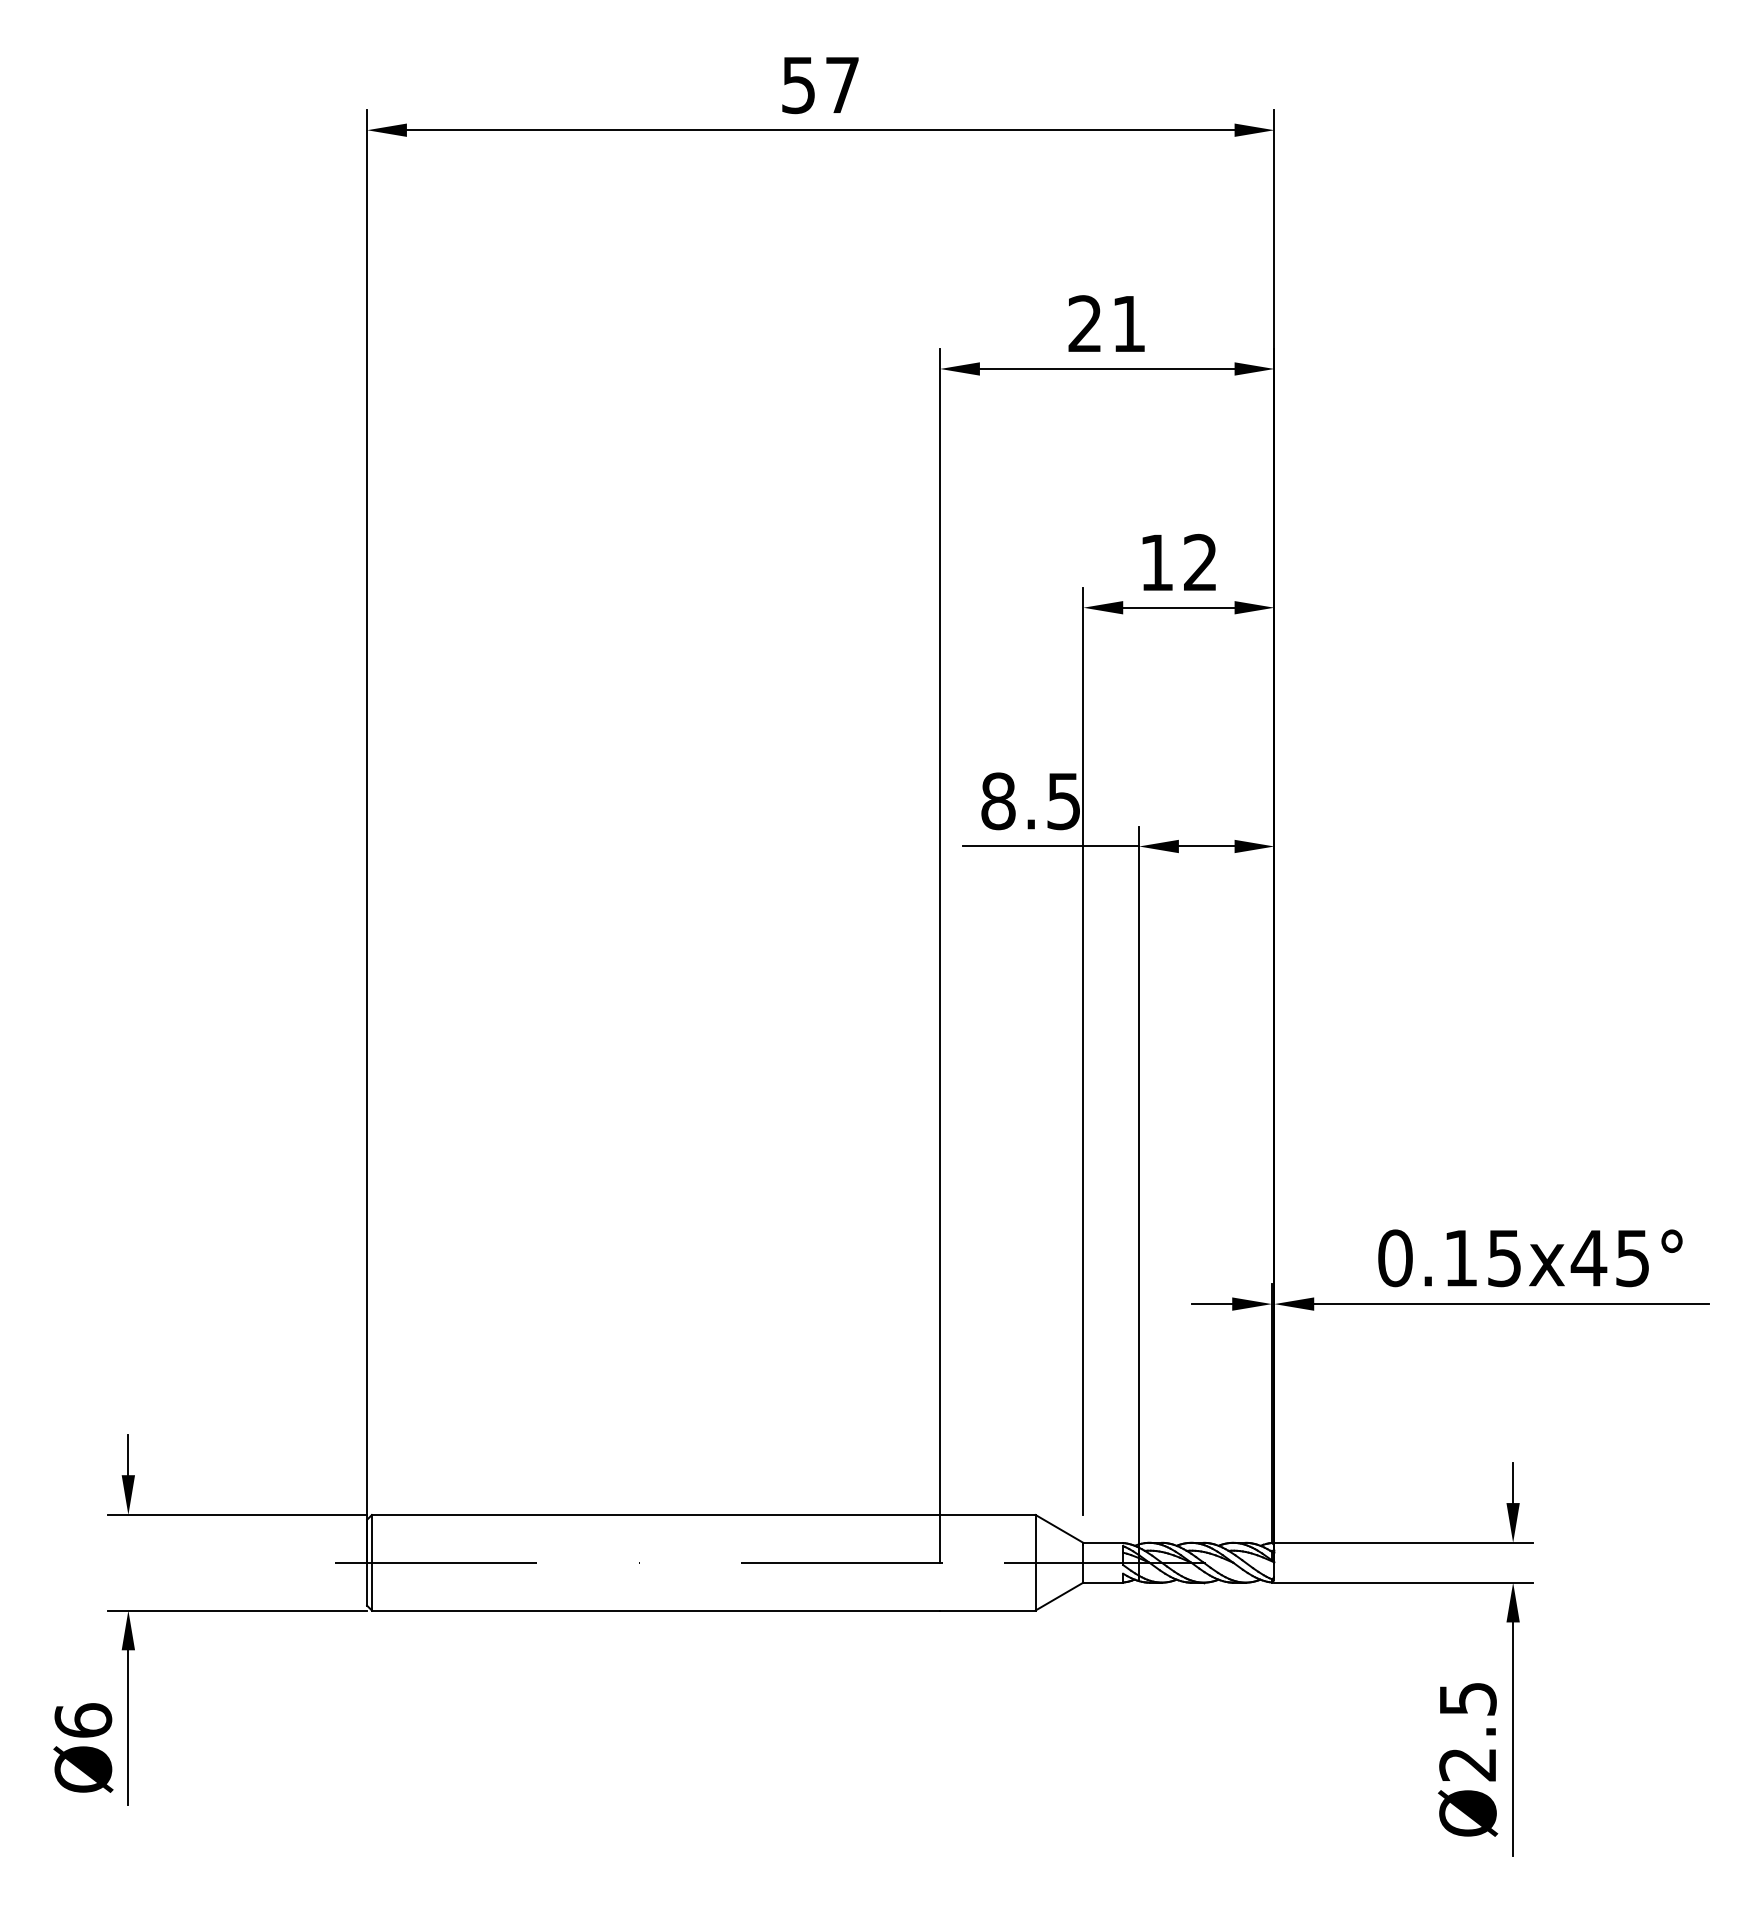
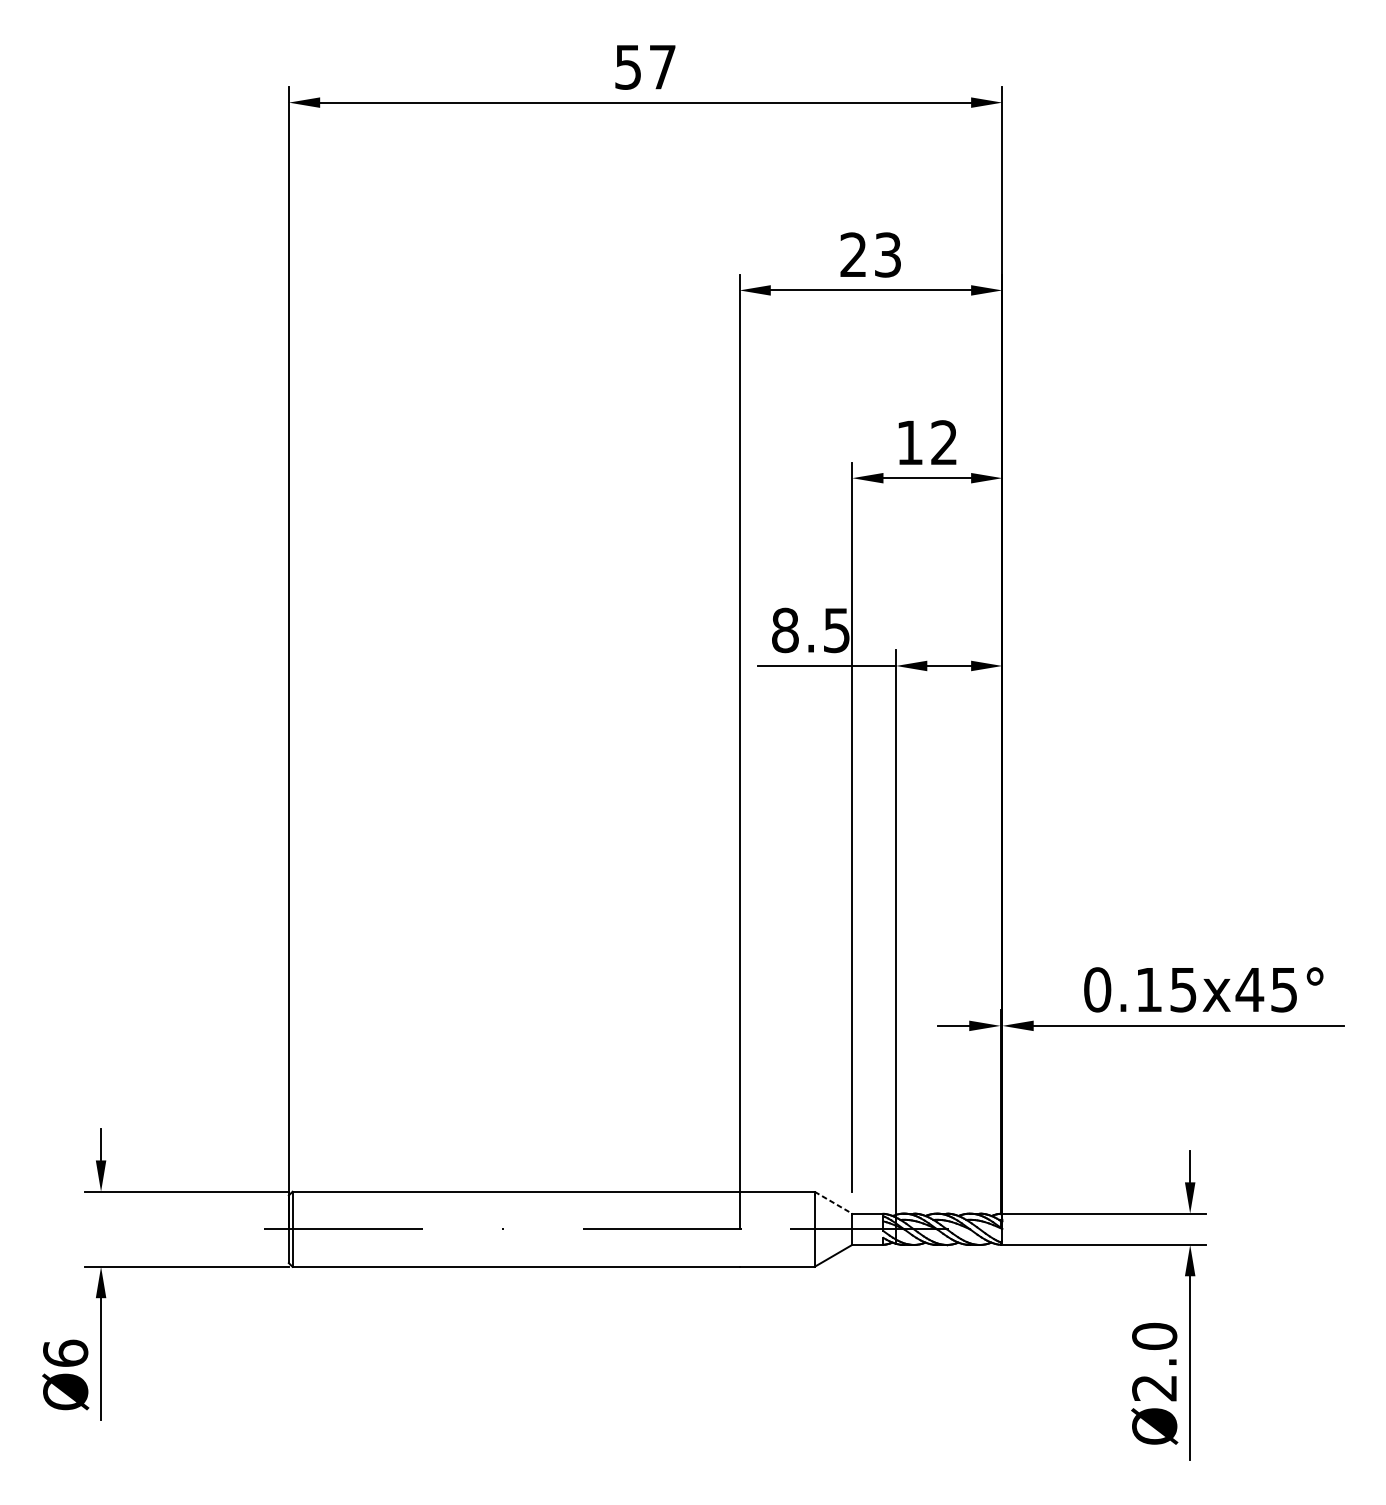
text: (1128, 323) -> (887, 254), 21 -> 23
line: (1059, 1528) -> (833, 1202), solid -> dashed
text: (1467, 1698) -> (1154, 1336), Ø2.5 -> Ø2.0

